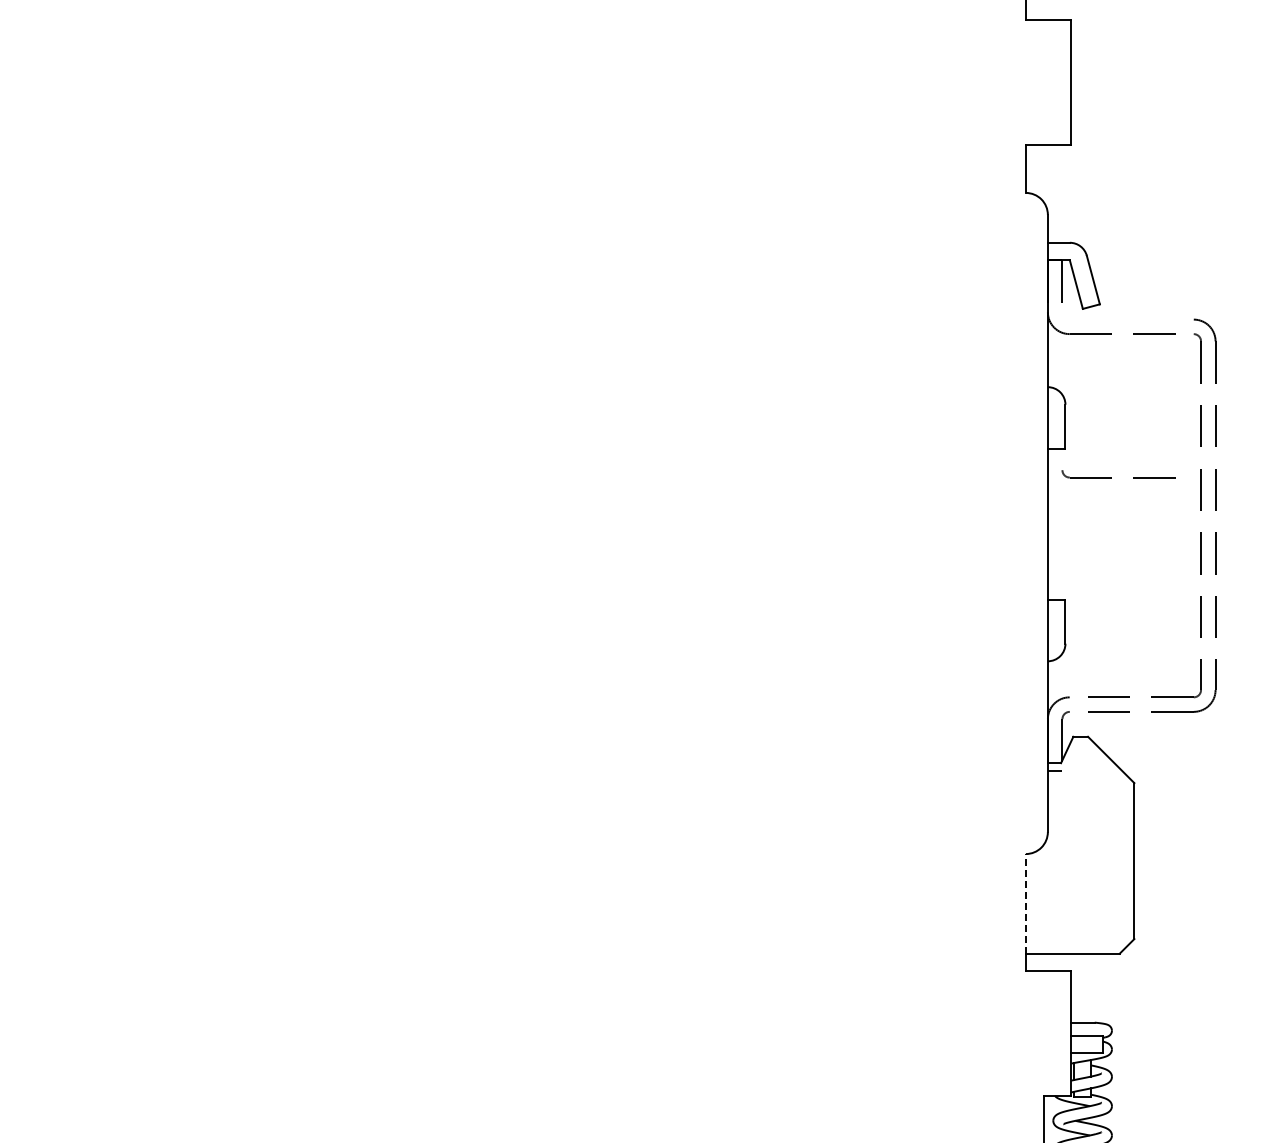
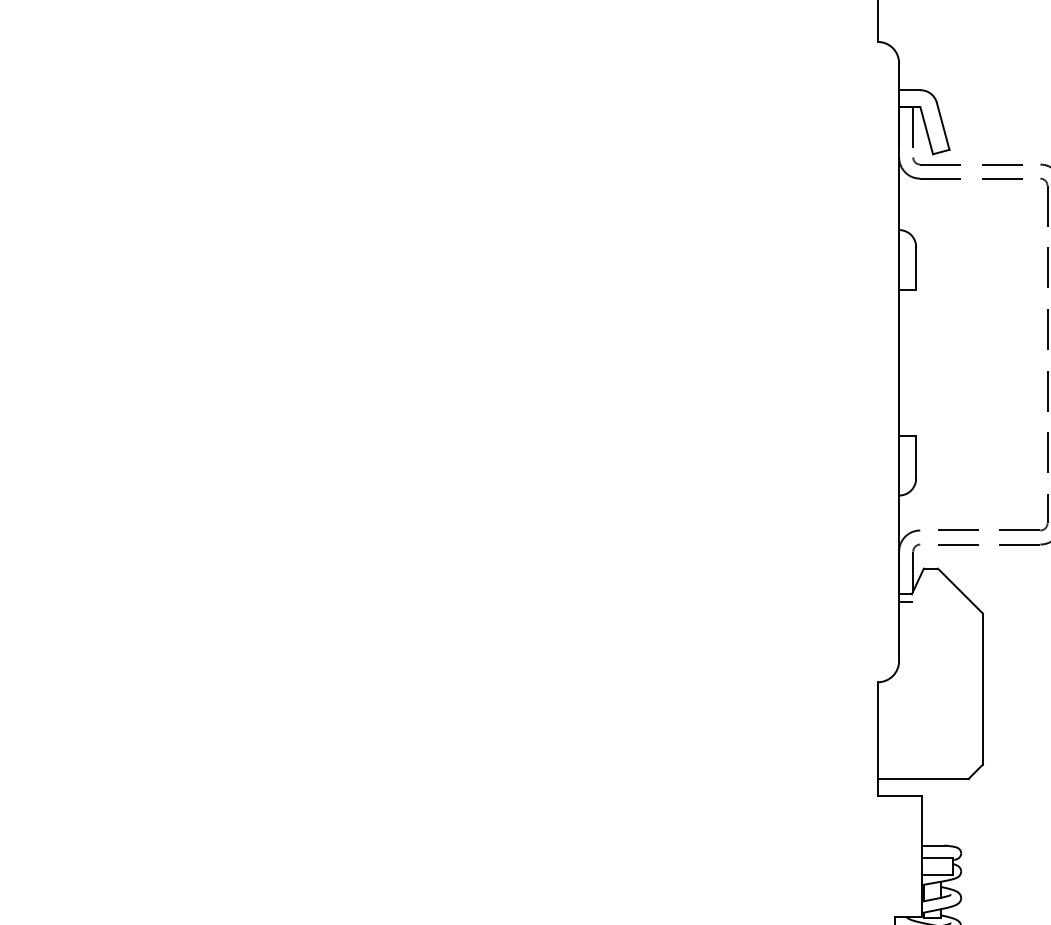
part: (1111, 477) -> (960, 164), moved
line: (1025, 903) -> (877, 730), dashed -> solid

